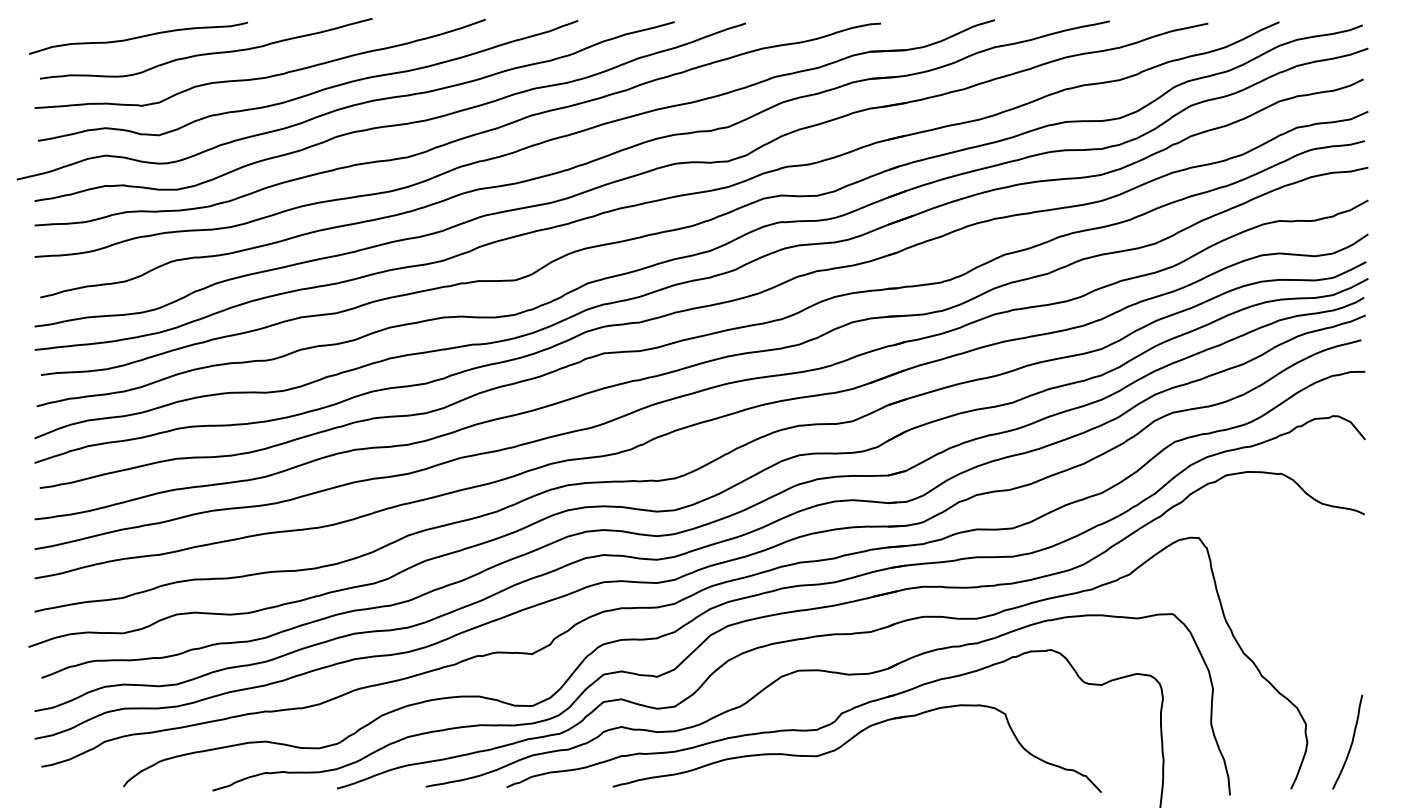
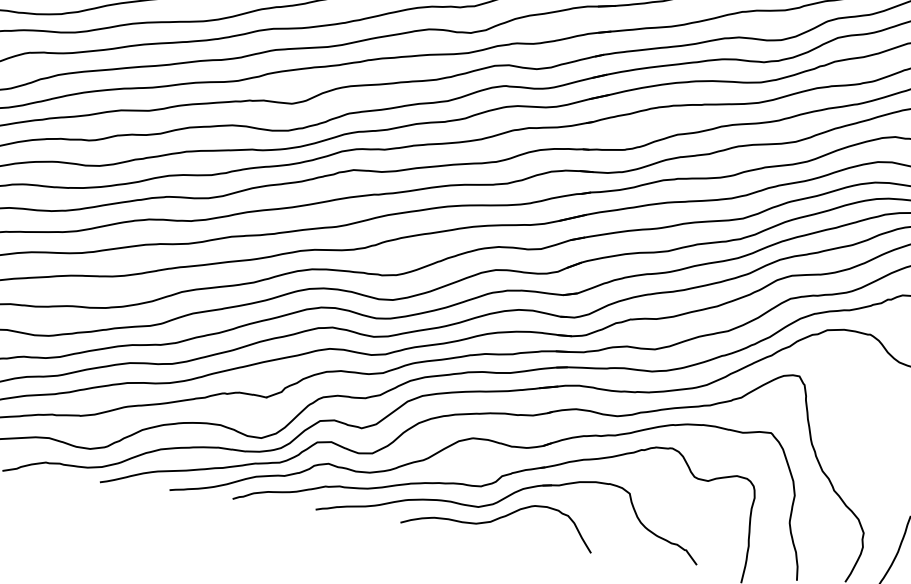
curve: (843, 768) -> (497, 519), added

